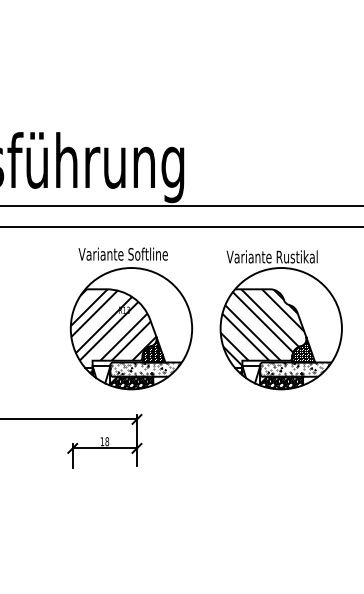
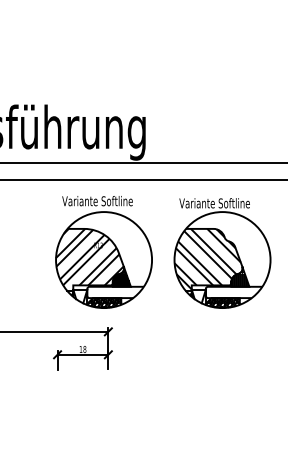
text: (296, 257) -> (234, 203), Variante Rustikal -> Variante Softline
hatch: (144, 369) -> (114, 292), removed
hatch: (293, 369) -> (232, 292), removed

